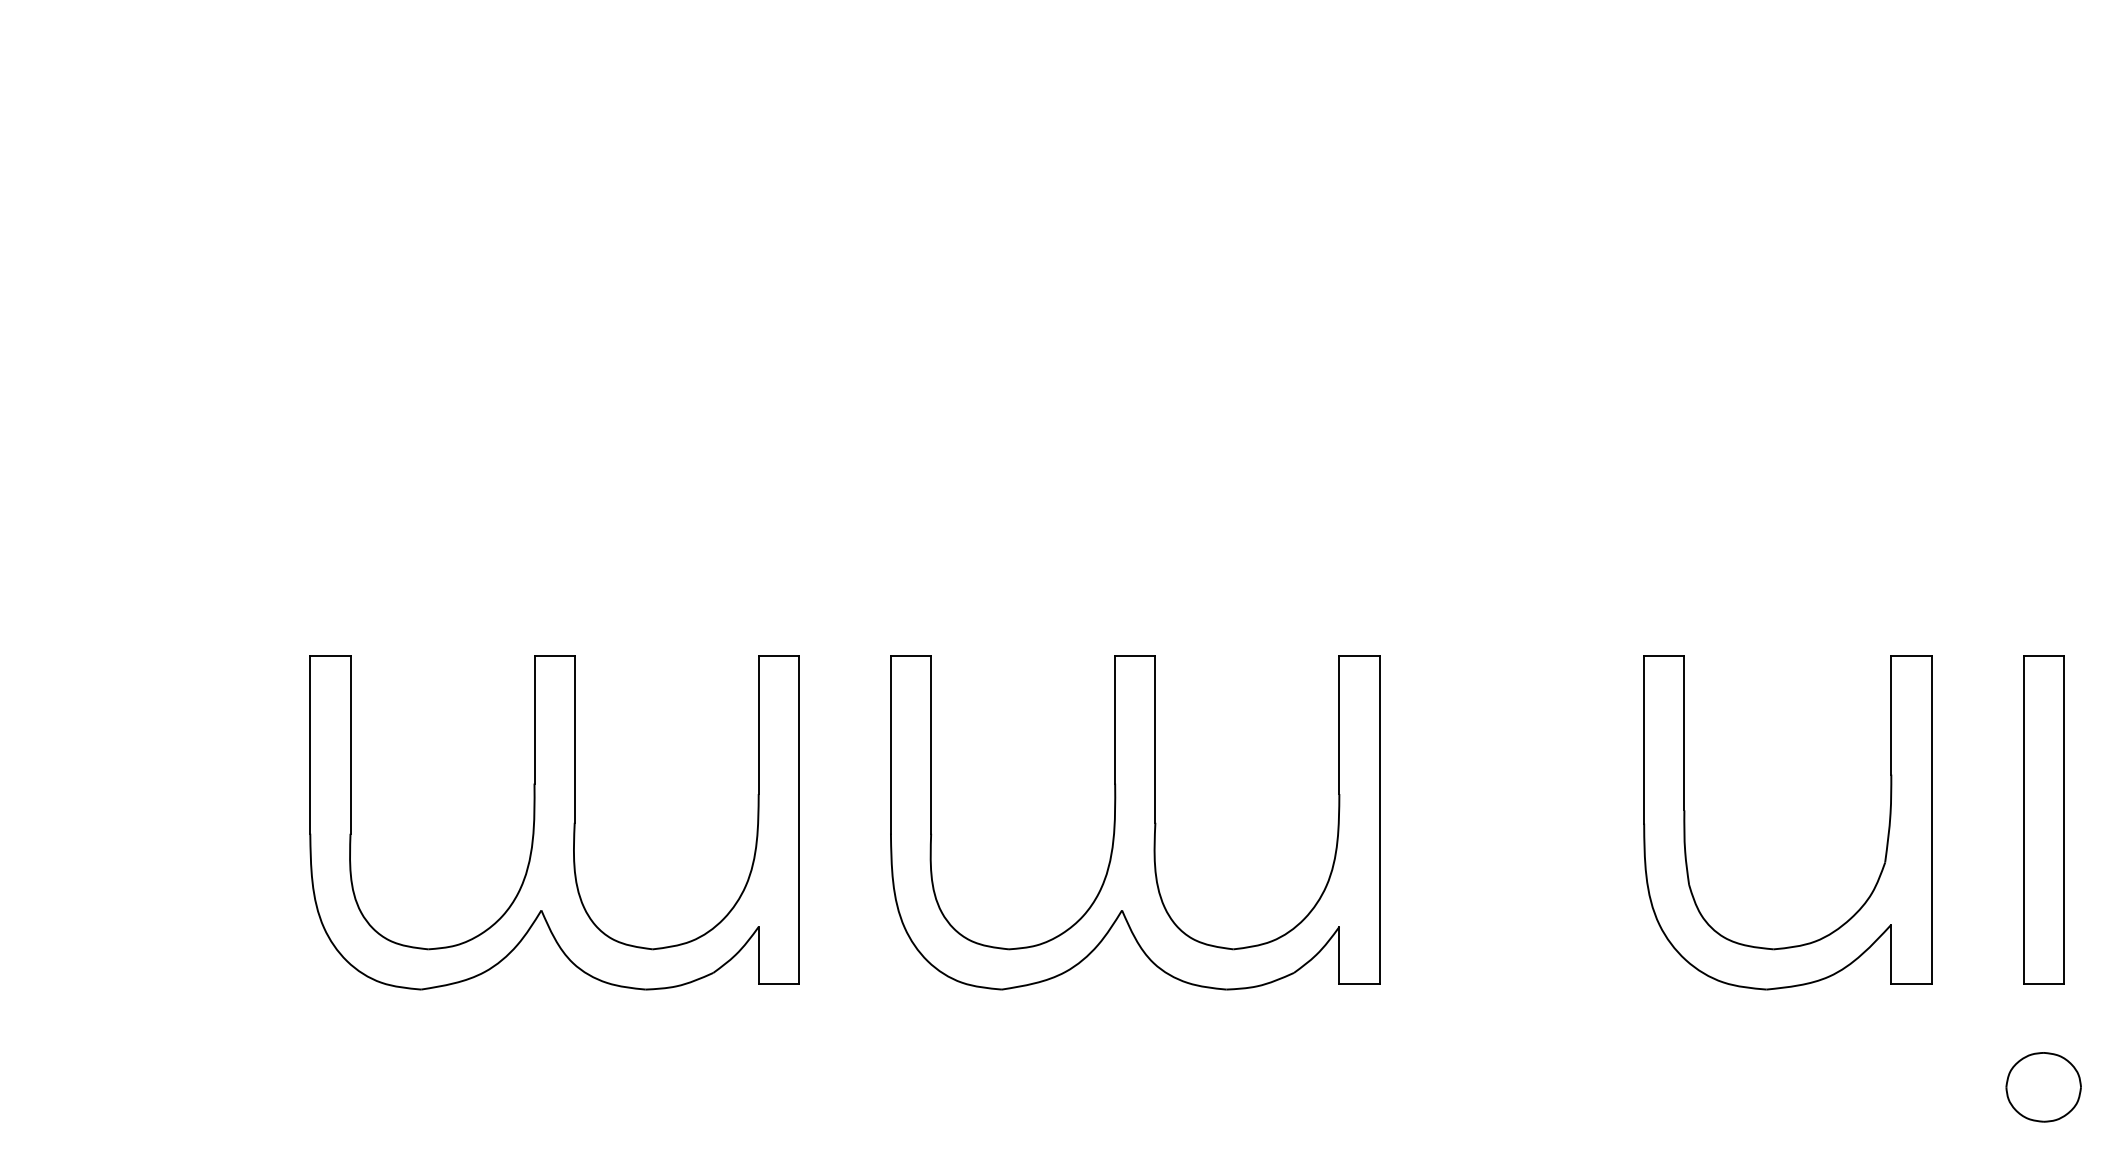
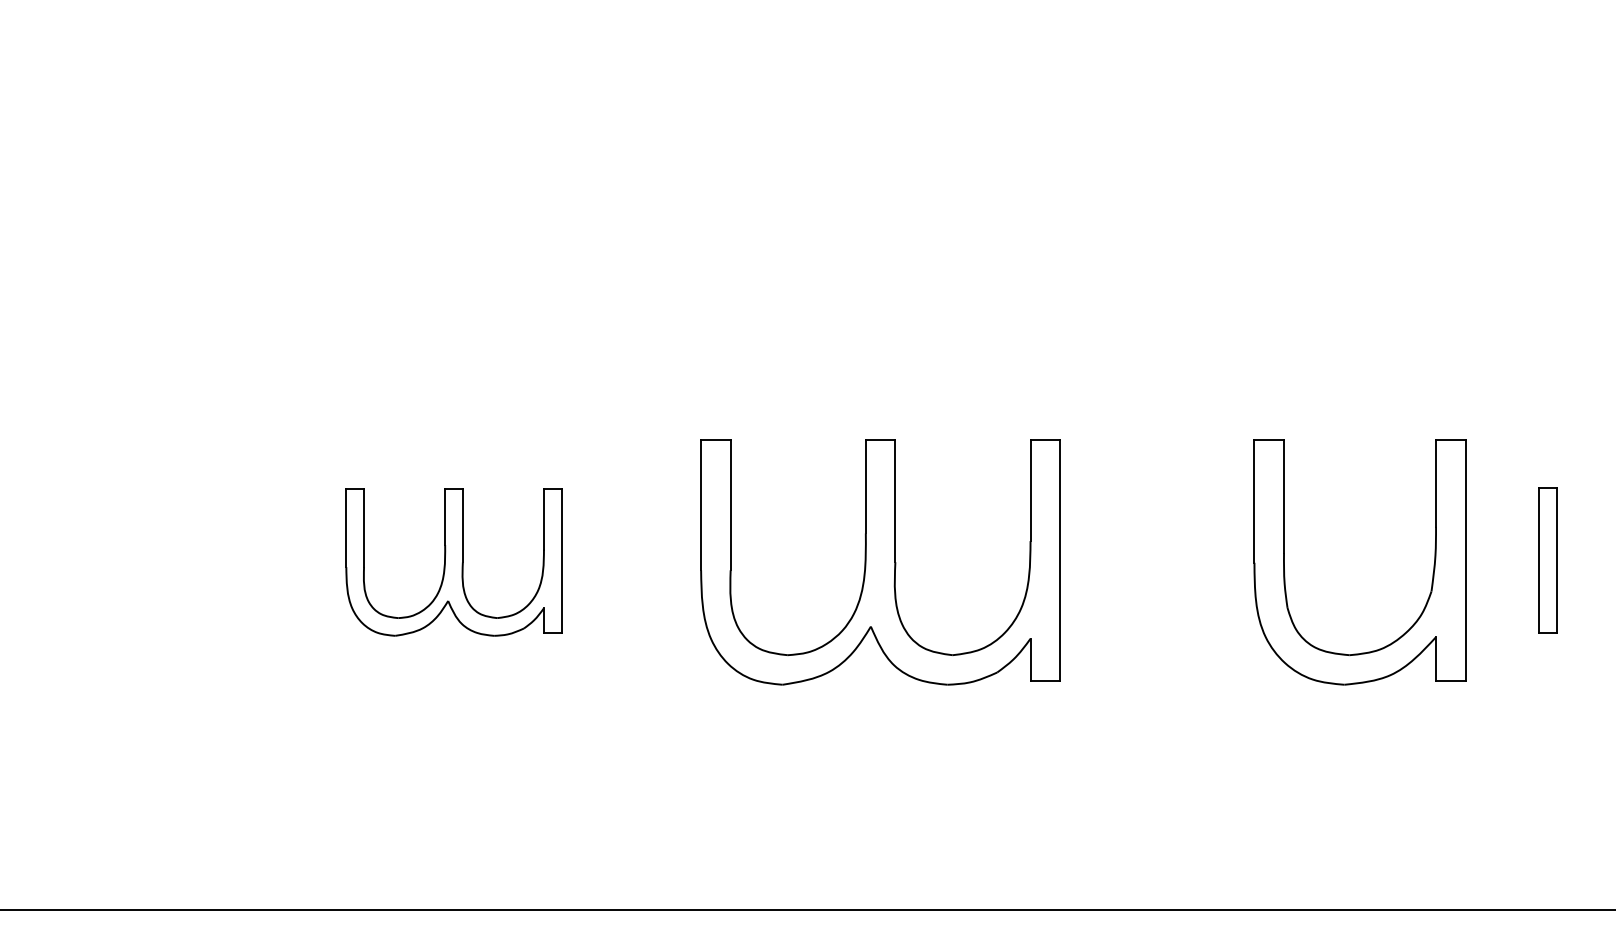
part: (2043, 820) -> (1547, 560), size x0.6
part: (553, 823) -> (453, 562), size x0.6
part: (2043, 1087) -> (1547, 756), removed

